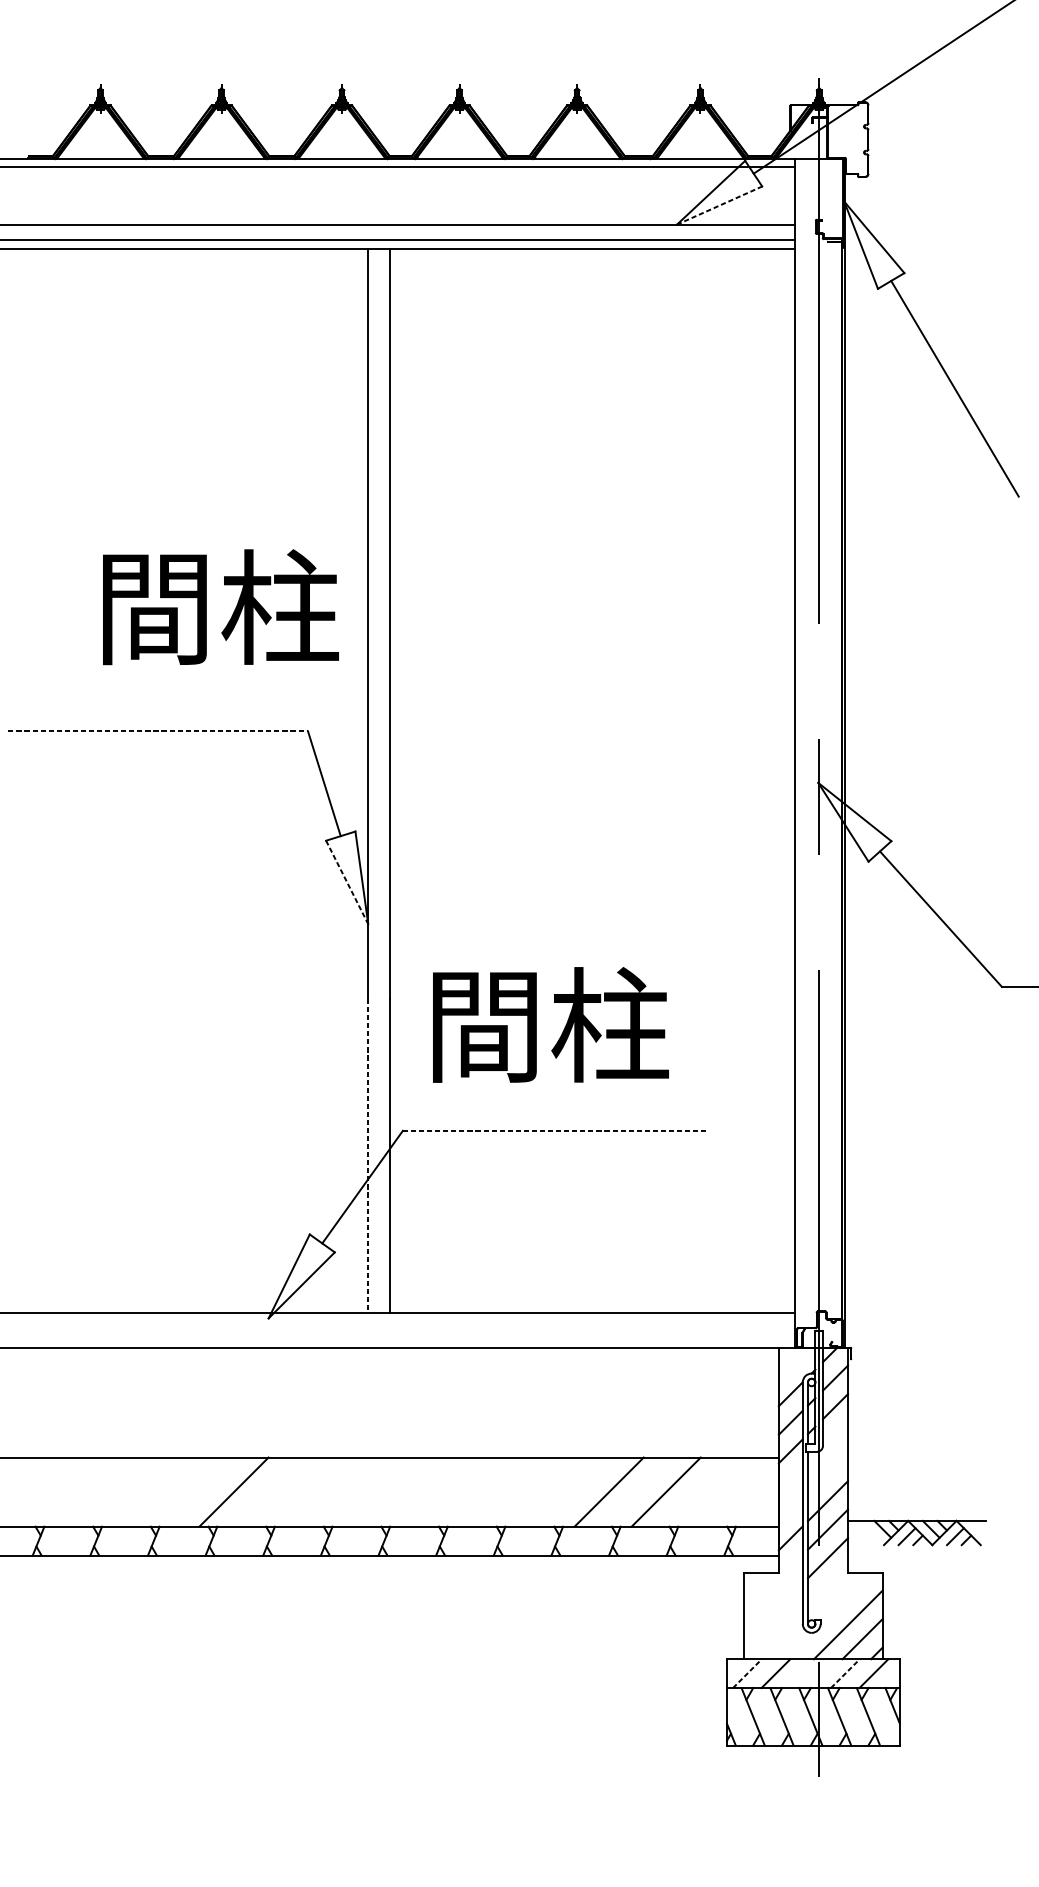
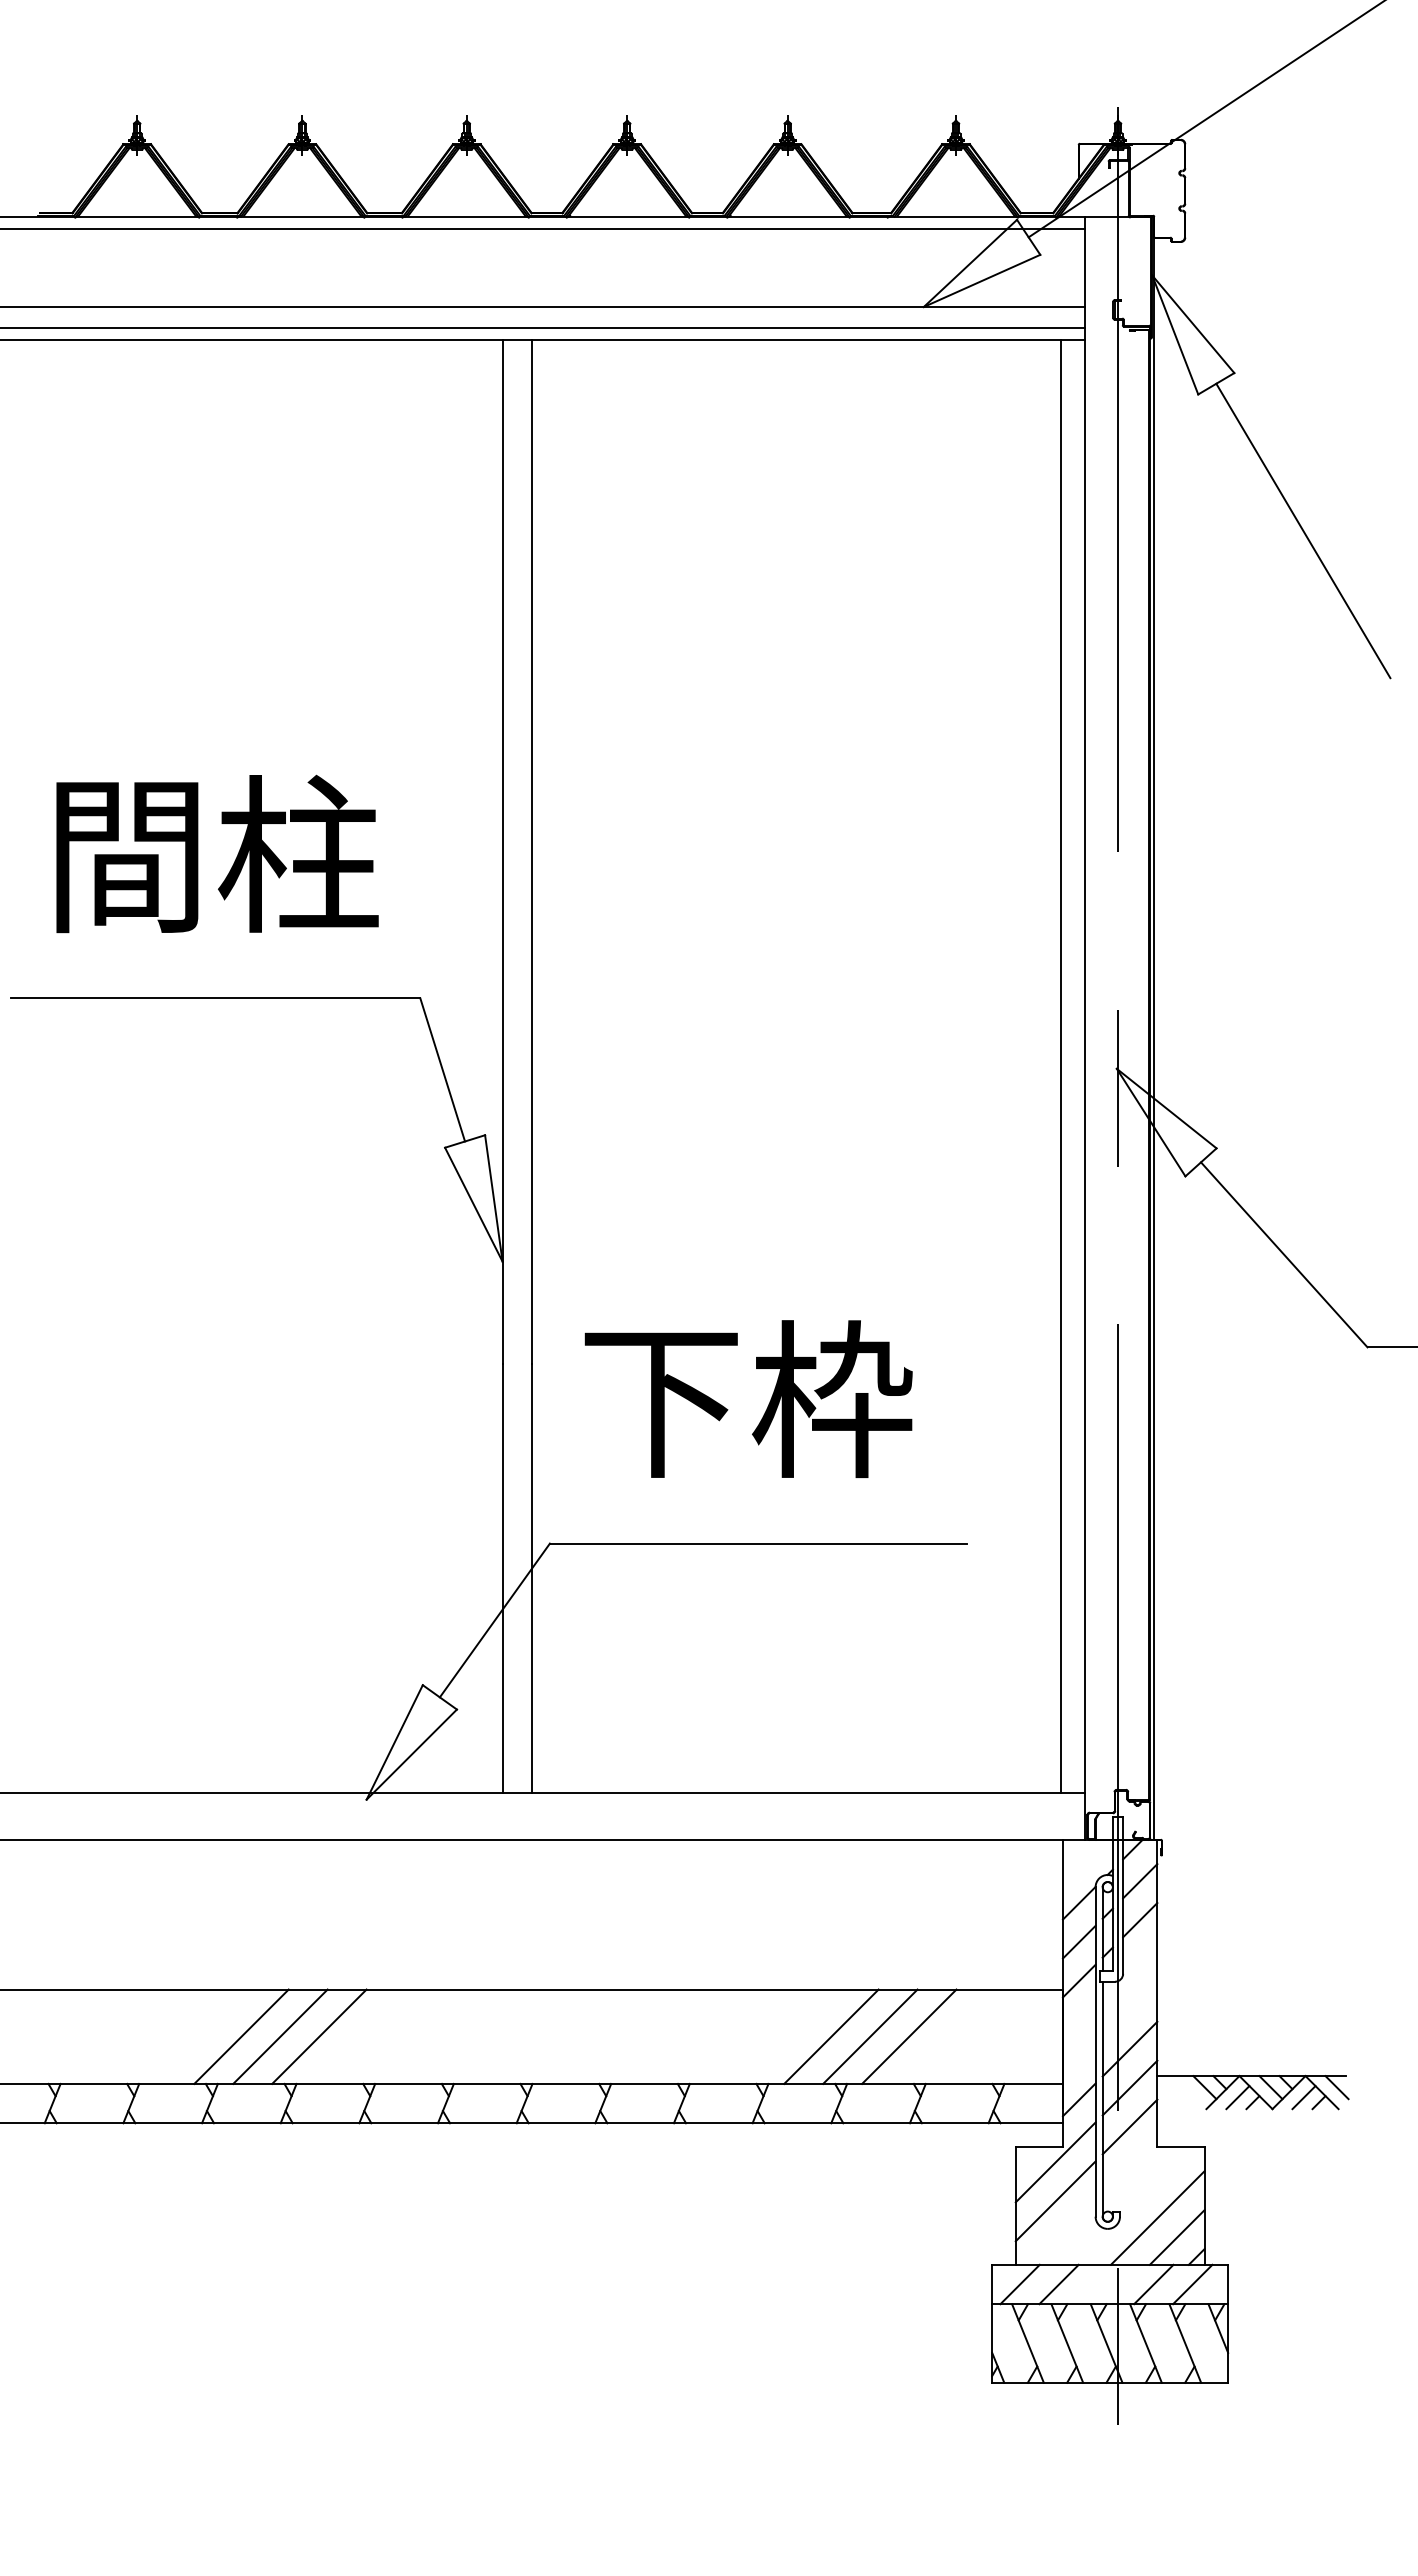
line: (719, 205) -> (982, 280), dashed -> solid
text: (220, 606) -> (217, 853), moved
line: (158, 731) -> (216, 998), dashed -> solid
line: (777, 781) -> (1061, 1066), added
line: (346, 882) -> (473, 1204), dashed -> solid
text: (548, 1025) -> (748, 1399), 間柱 -> 下枠
line: (555, 1130) -> (758, 1543), dashed -> solid
line: (368, 1156) -> (502, 1578), dashed -> solid
line: (176, 1491) -> (241, 2036), added
line: (205, 1491) -> (280, 2036), added
line: (637, 1491) -> (870, 2036), added
line: (979, 1529) -> (1336, 2087), added
line: (773, 1584) -> (1055, 2162), added
line: (773, 1612) -> (1055, 2201), added
line: (747, 1673) -> (1020, 2284), dashed -> solid
line: (845, 1673) -> (1153, 2284), dashed -> solid

